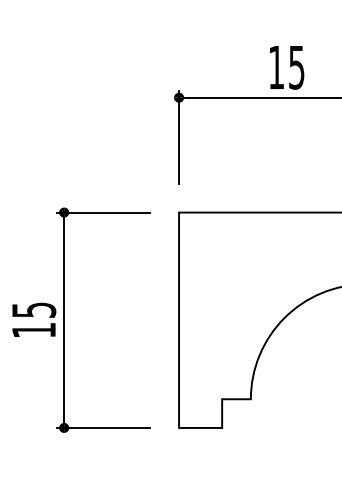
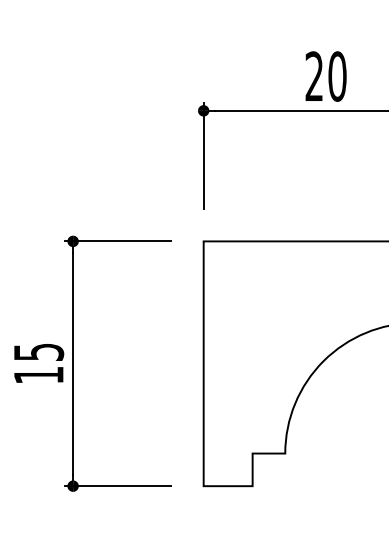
text: (286, 67) -> (325, 76), 15 -> 20

